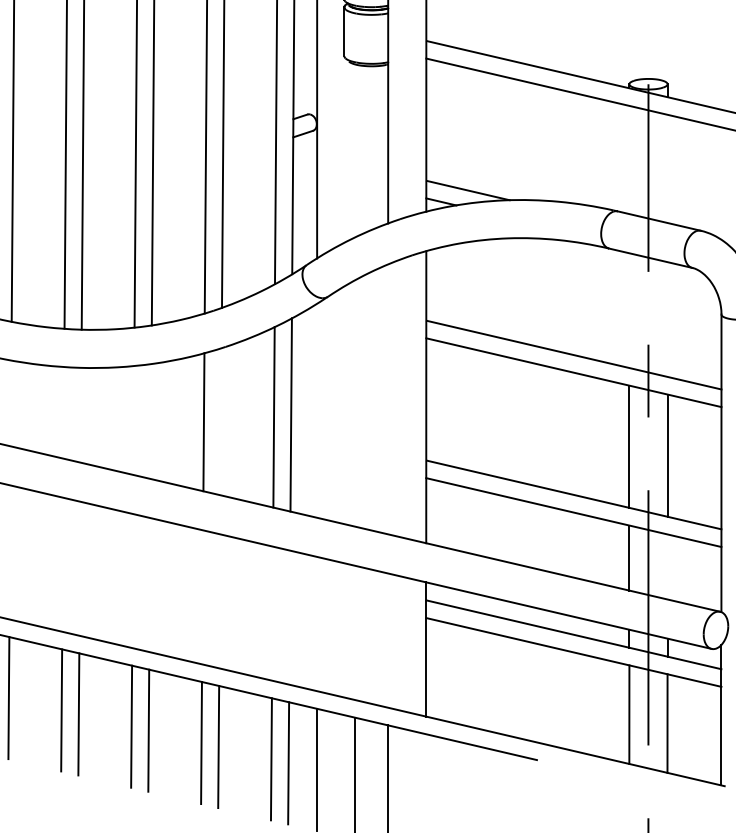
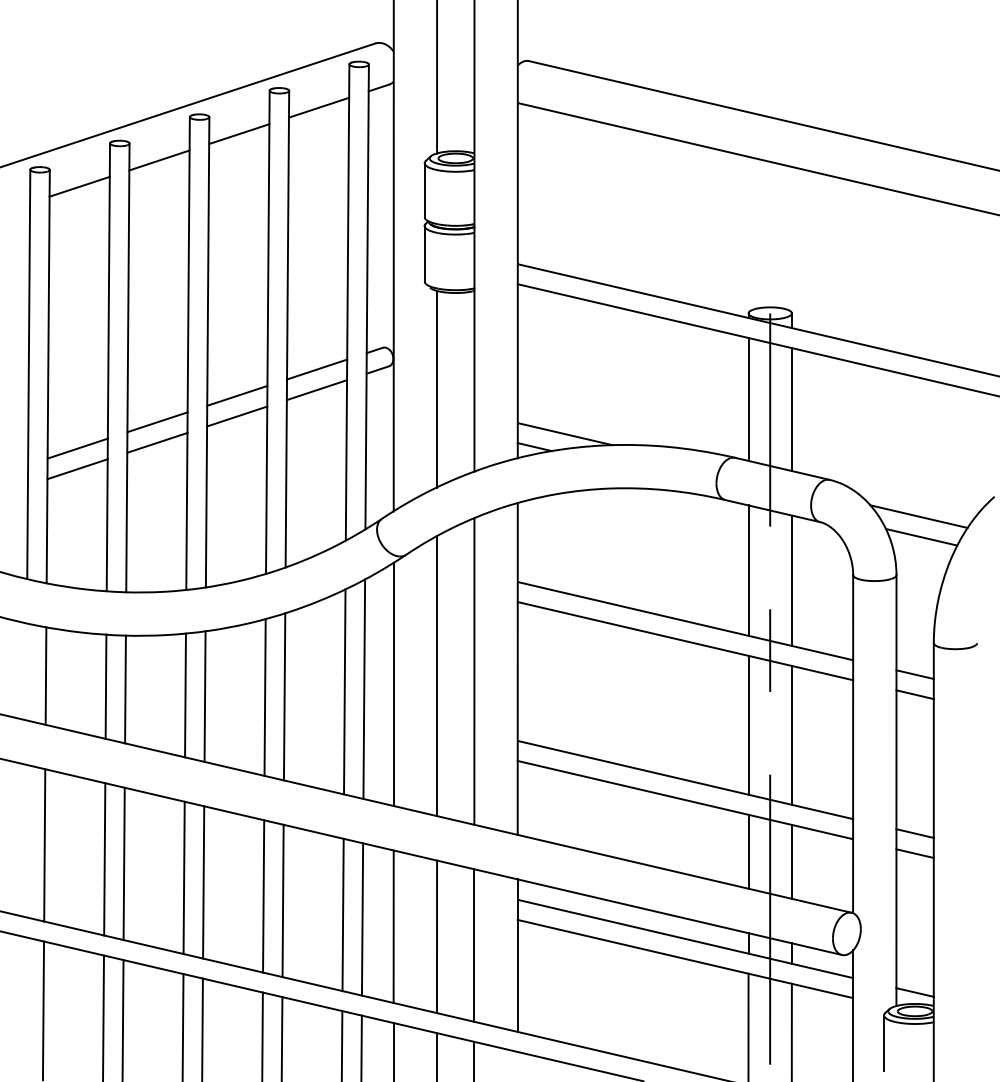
line: (250, 133) -> (317, 369), added
line: (355, 150) -> (437, 388), added
line: (249, 152) -> (316, 390), added
line: (179, 156) -> (237, 395), added
line: (629, 159) -> (748, 398), added
line: (667, 168) -> (791, 409), added
line: (179, 174) -> (237, 416), added
line: (109, 180) -> (157, 422), added
line: (109, 197) -> (157, 442), added
line: (38, 203) -> (77, 448), added
line: (38, 221) -> (77, 469), added
line: (629, 310) -> (748, 570), added
line: (667, 319) -> (791, 580), added
line: (388, 399) -> (474, 671), added
line: (10, 402) -> (45, 675), added
line: (355, 403) -> (437, 676), added
line: (316, 410) -> (393, 684), added
line: (63, 412) -> (105, 686), added
line: (81, 415) -> (125, 689), added
line: (133, 420) -> (185, 695), added
line: (150, 421) -> (204, 696), added
line: (221, 421) -> (284, 696), added
line: (9, 552) -> (44, 845), added
line: (62, 564) -> (104, 859), added
line: (667, 566) -> (791, 861), added
line: (79, 568) -> (123, 863), added
line: (132, 580) -> (183, 877), added
line: (149, 585) -> (203, 882), added
line: (202, 597) -> (263, 896), added
line: (219, 600) -> (282, 900), added
line: (272, 613) -> (342, 914), added
line: (289, 617) -> (362, 919), added
line: (316, 623) -> (393, 926), added
line: (354, 632) -> (436, 936), added
line: (388, 640) -> (474, 945), added

